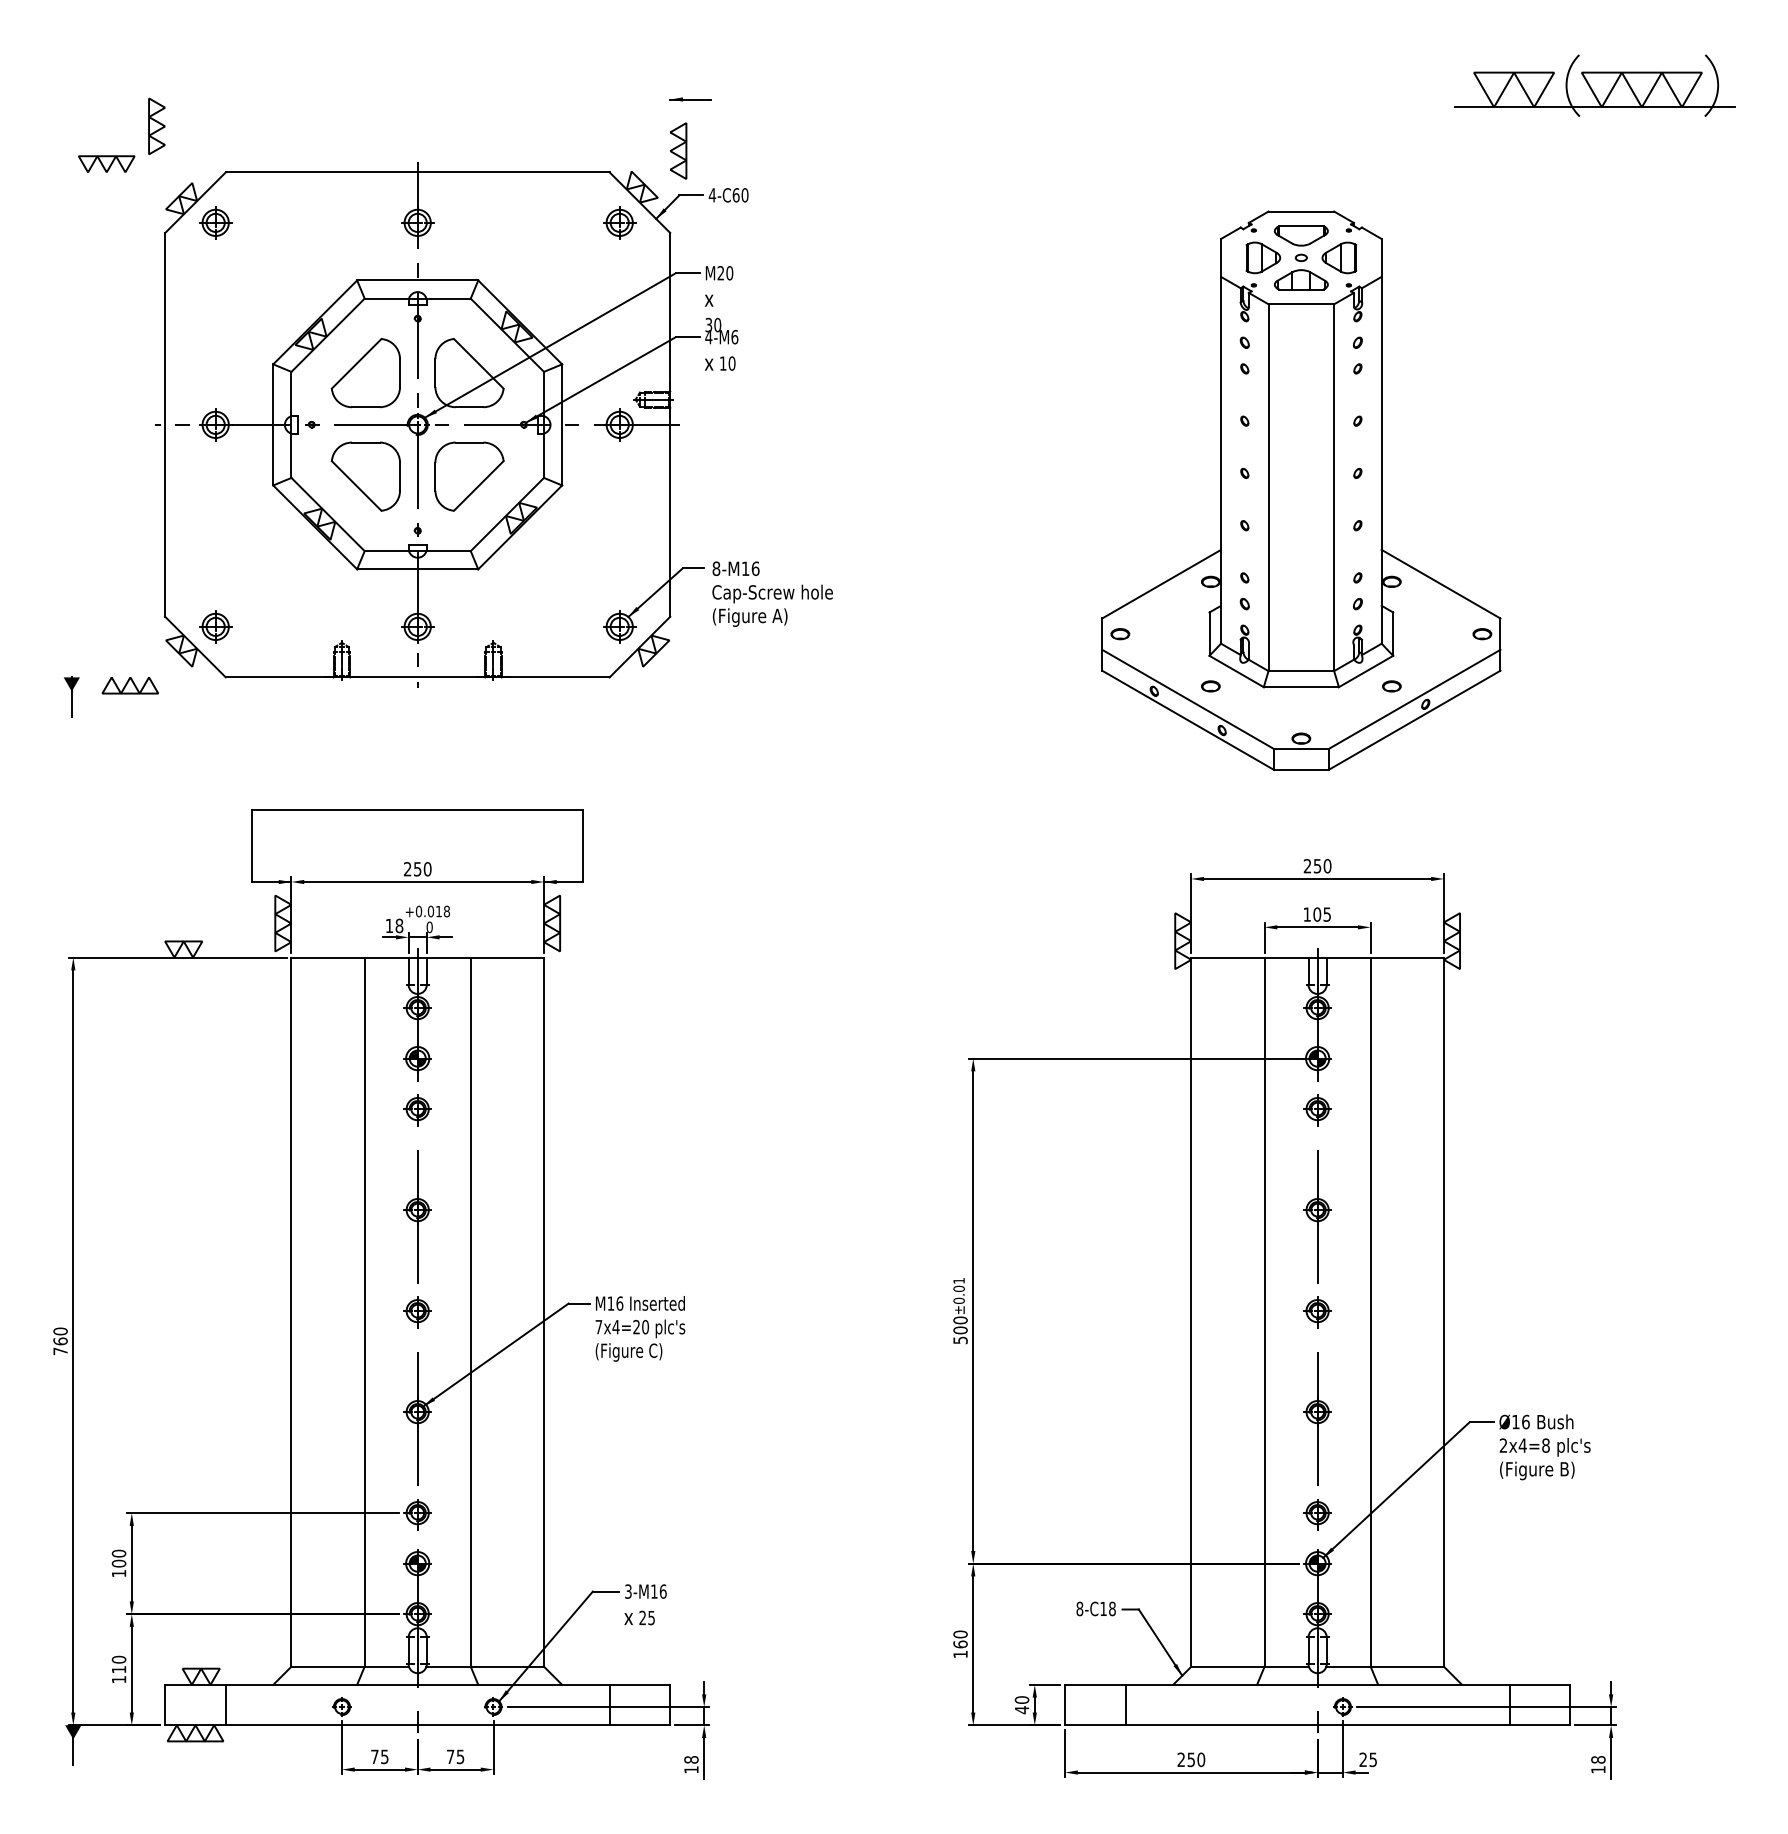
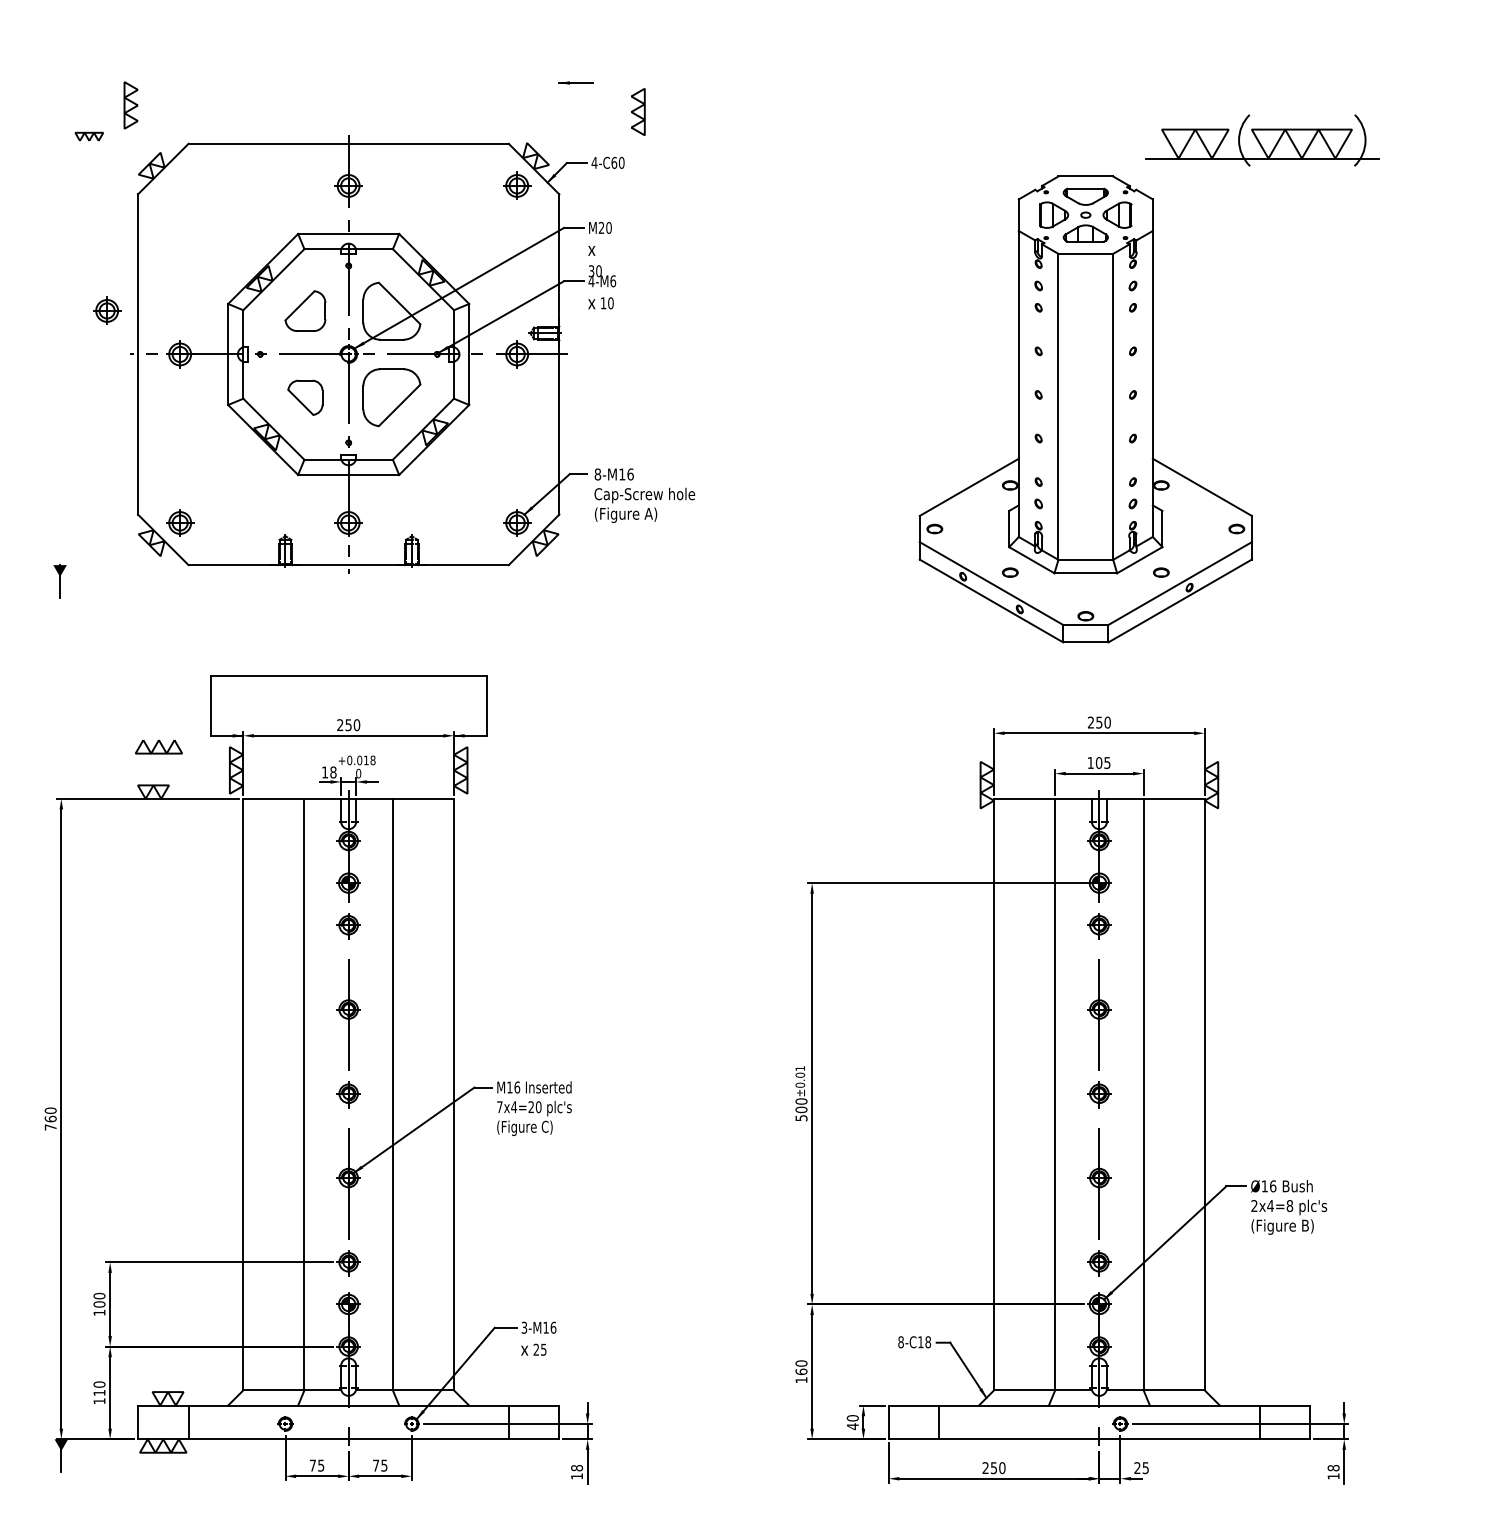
part: (1594, 85) -> (1262, 140), moved
part: (678, 150) -> (638, 111), moved
part: (107, 163) -> (89, 136), size x0.6
part: (216, 222) -> (107, 310), moved
part: (365, 372) -> (305, 310), size x0.7
part: (365, 476) -> (305, 397), size x0.6
part: (129, 685) -> (158, 746), moved

